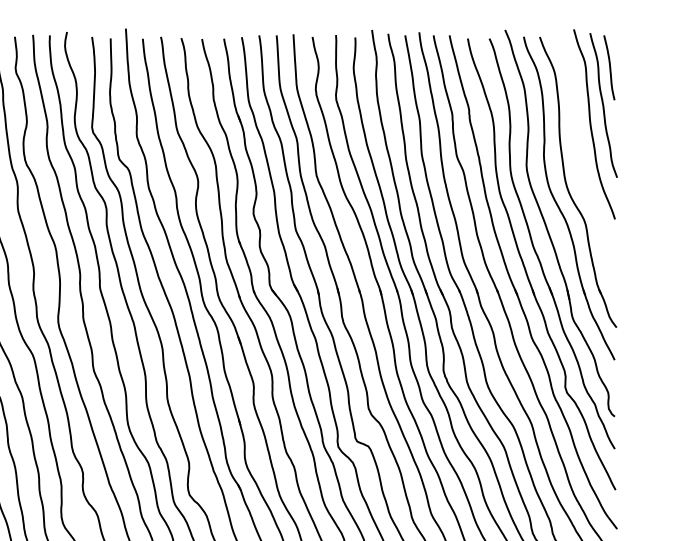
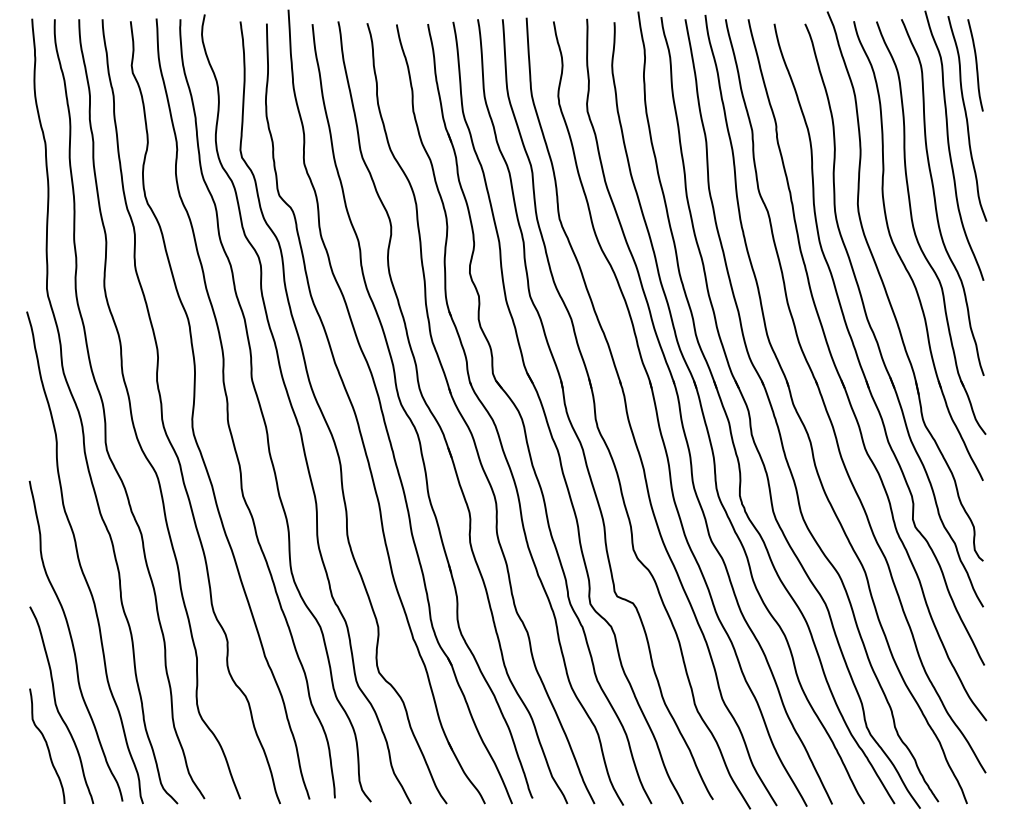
curve: (581, 160) -> (935, 197), added

